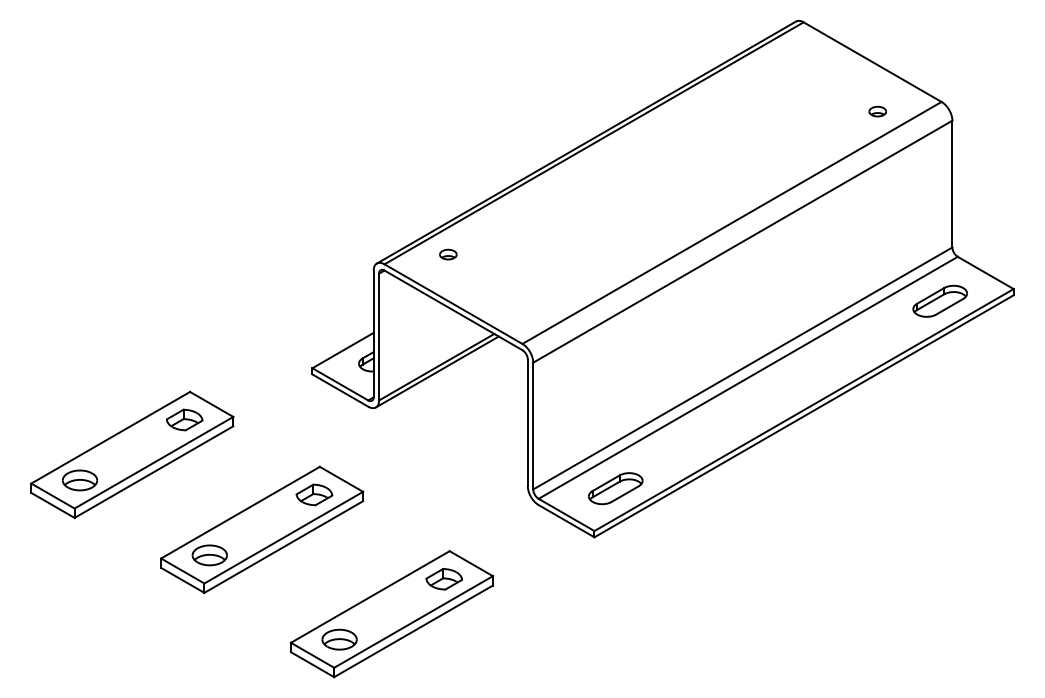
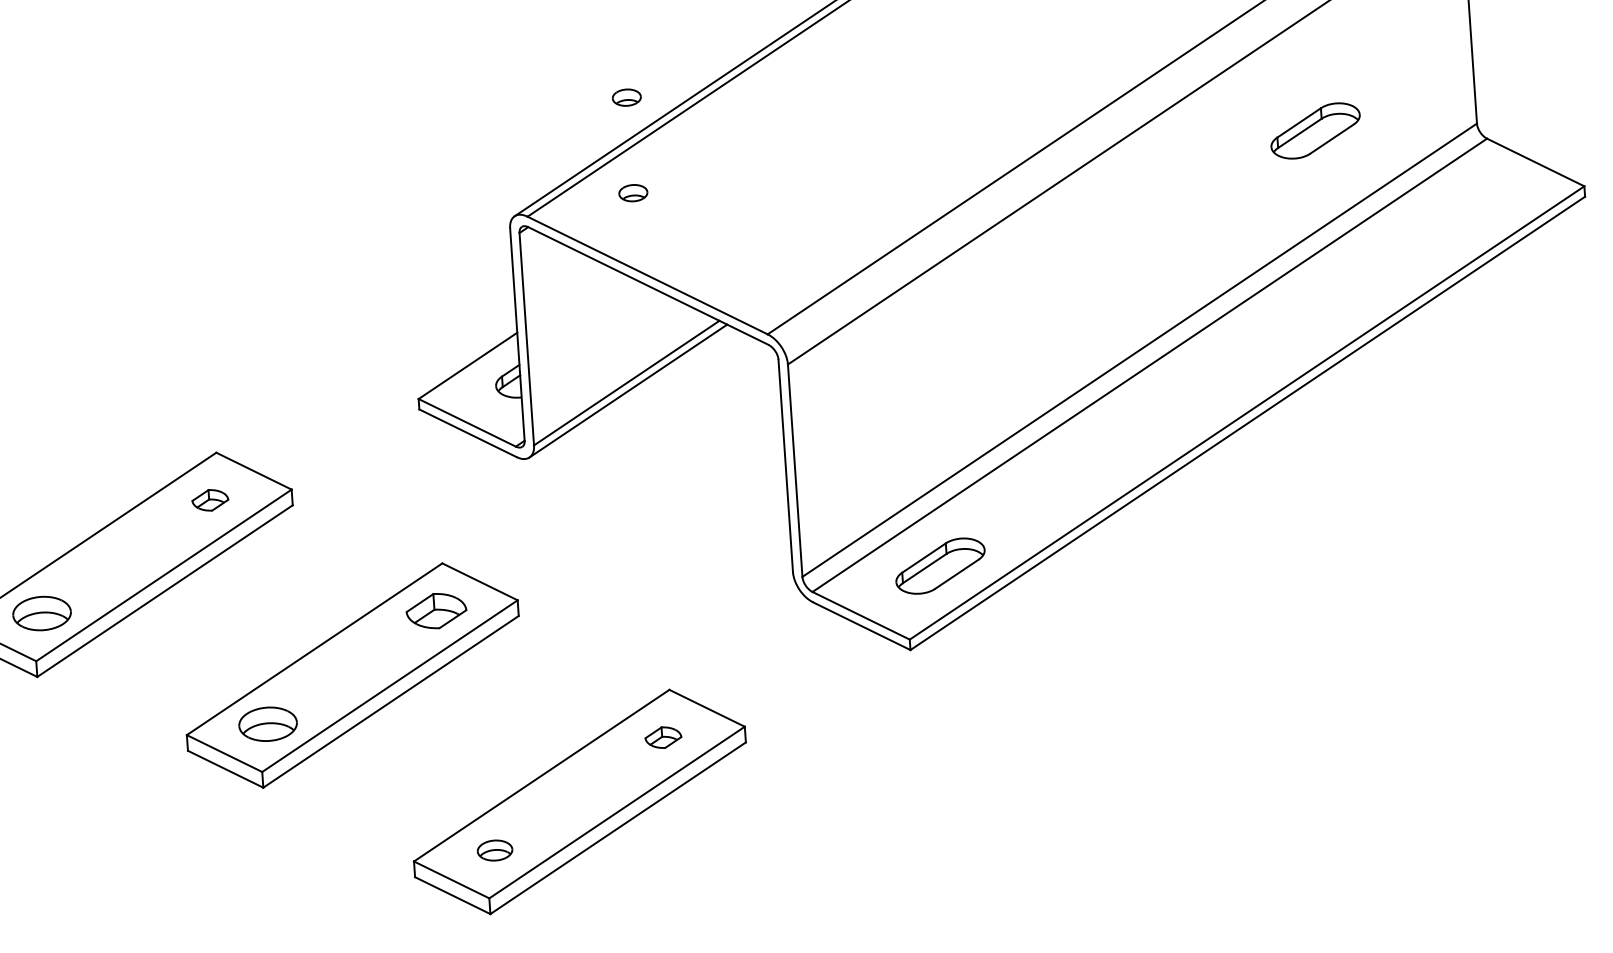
part: (448, 197) -> (627, 97), added
part: (939, 300) -> (1314, 129), moved
part: (184, 419) -> (210, 499), size x0.6
part: (443, 579) -> (662, 737), size x0.6
part: (339, 639) -> (494, 850), size x0.6

